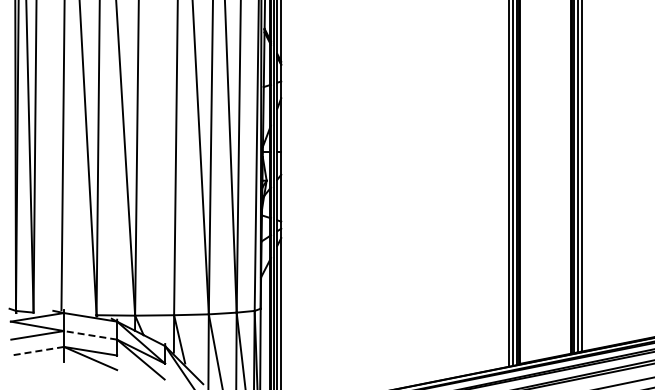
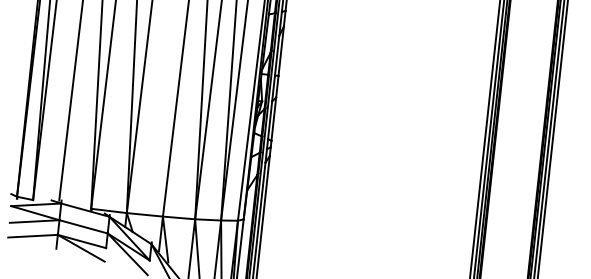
line: (90, 335) -> (83, 226), dashed -> solid
line: (37, 351) -> (32, 236), dashed -> solid

